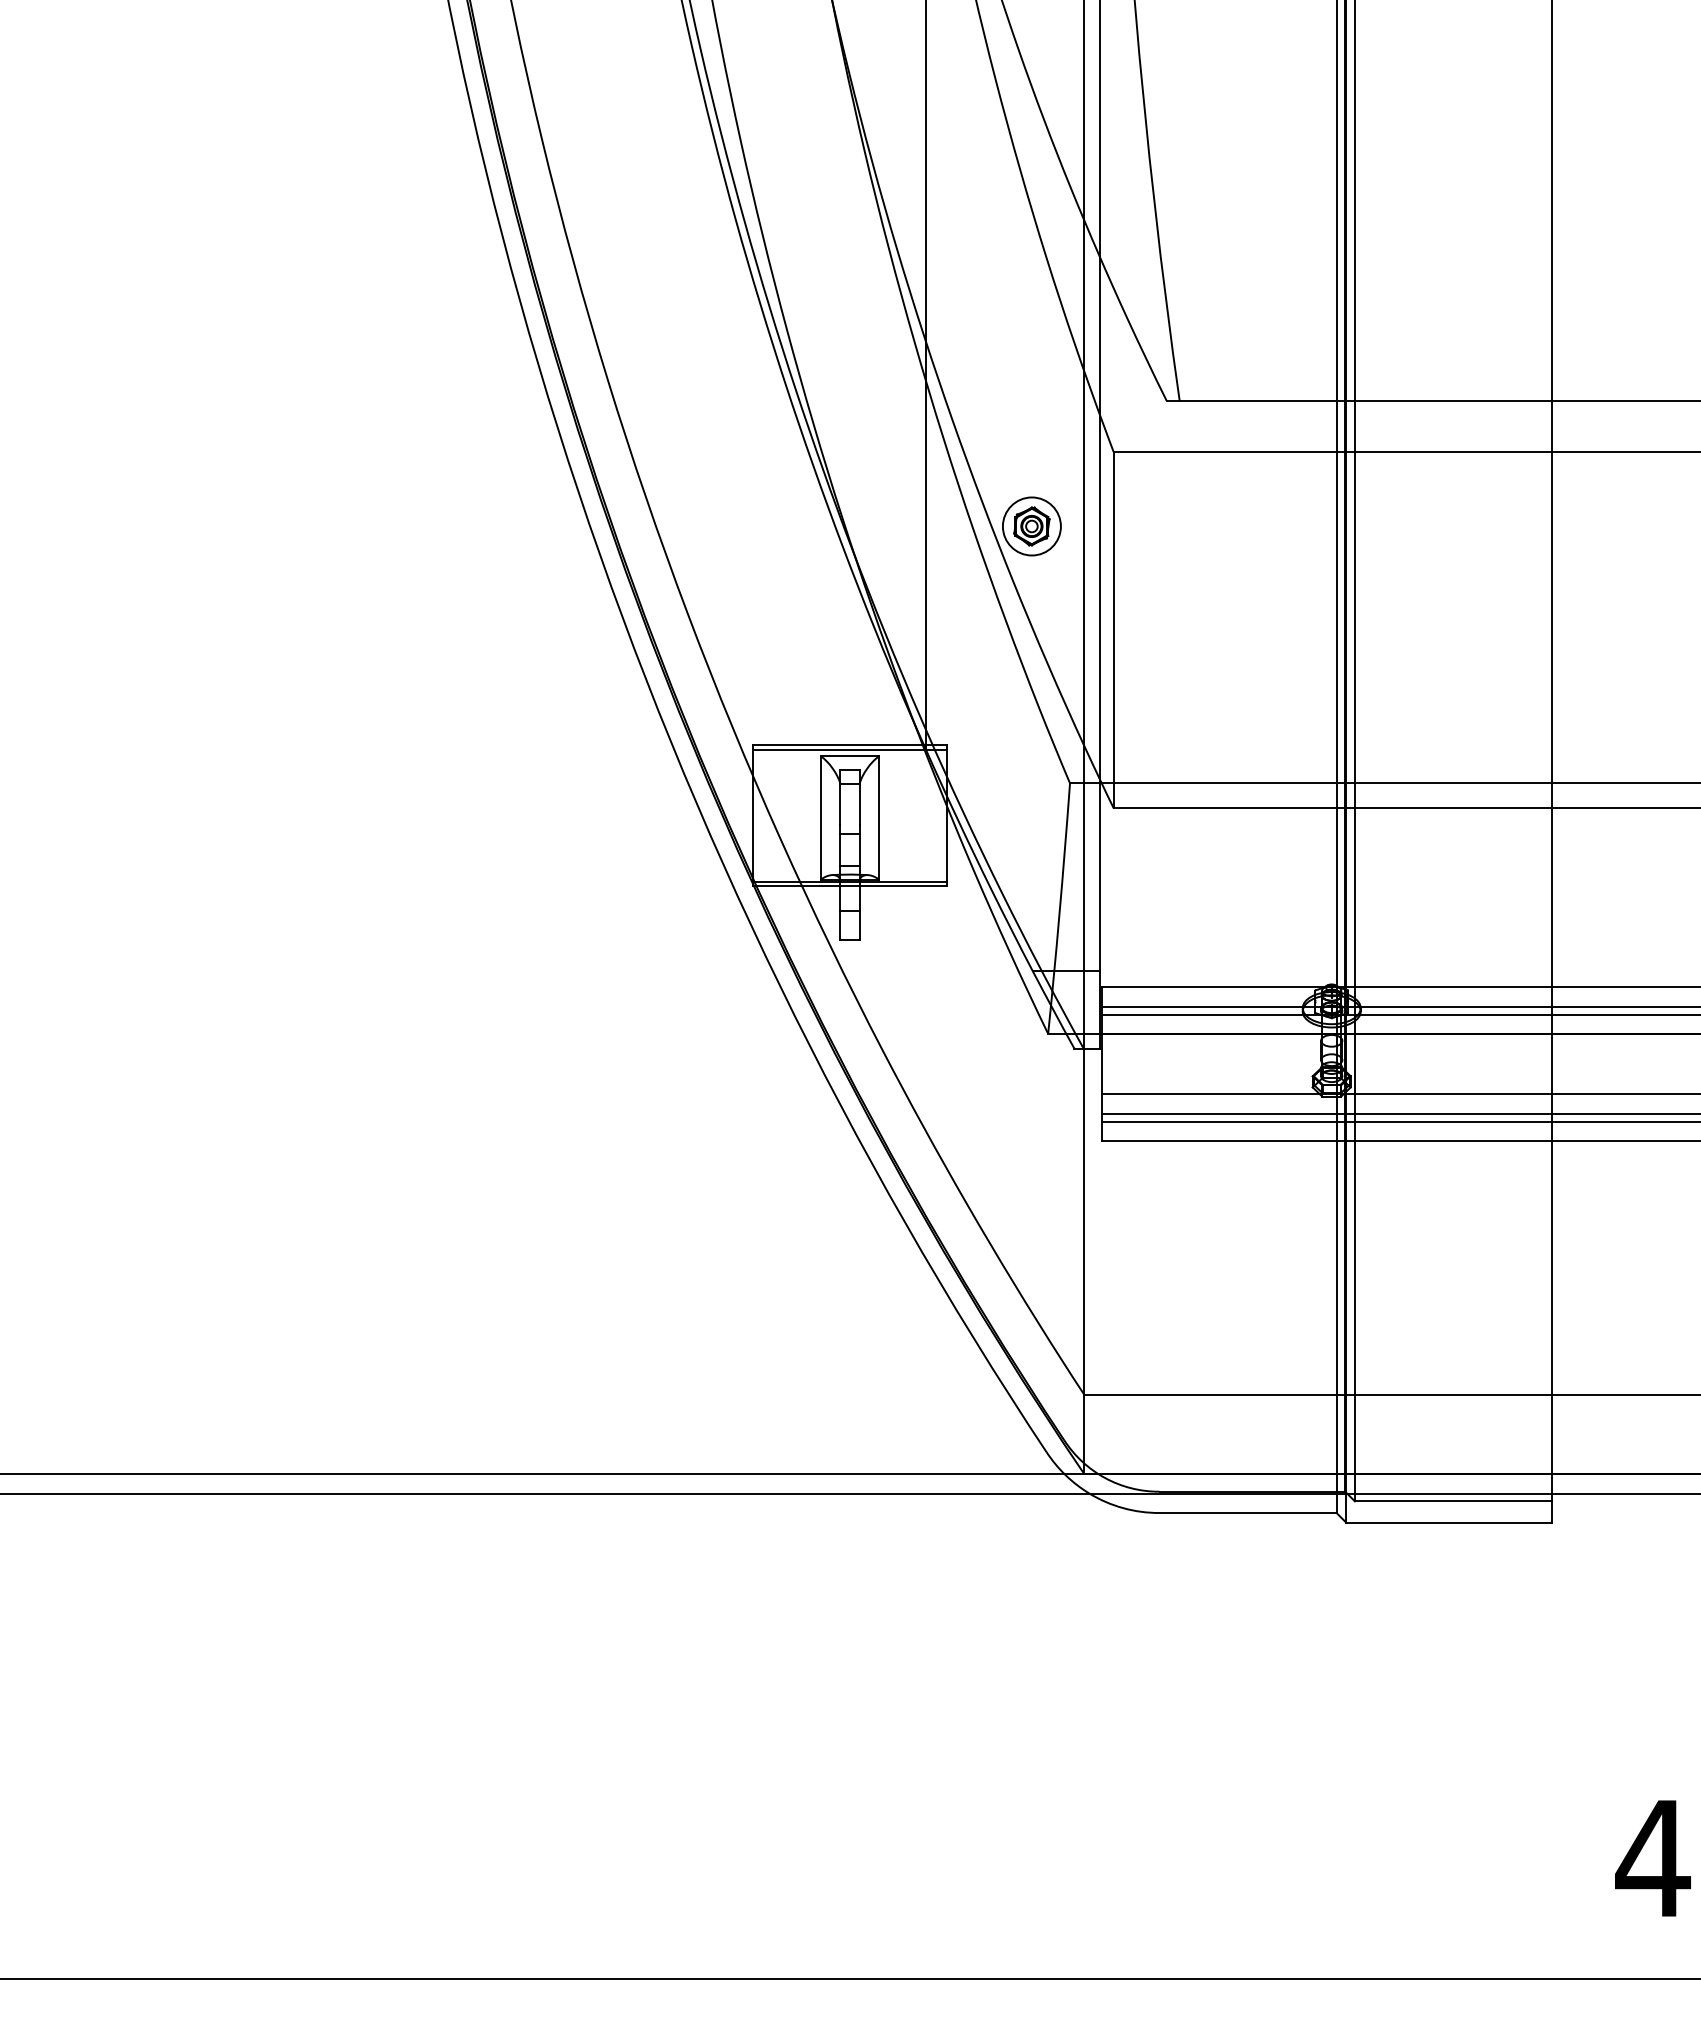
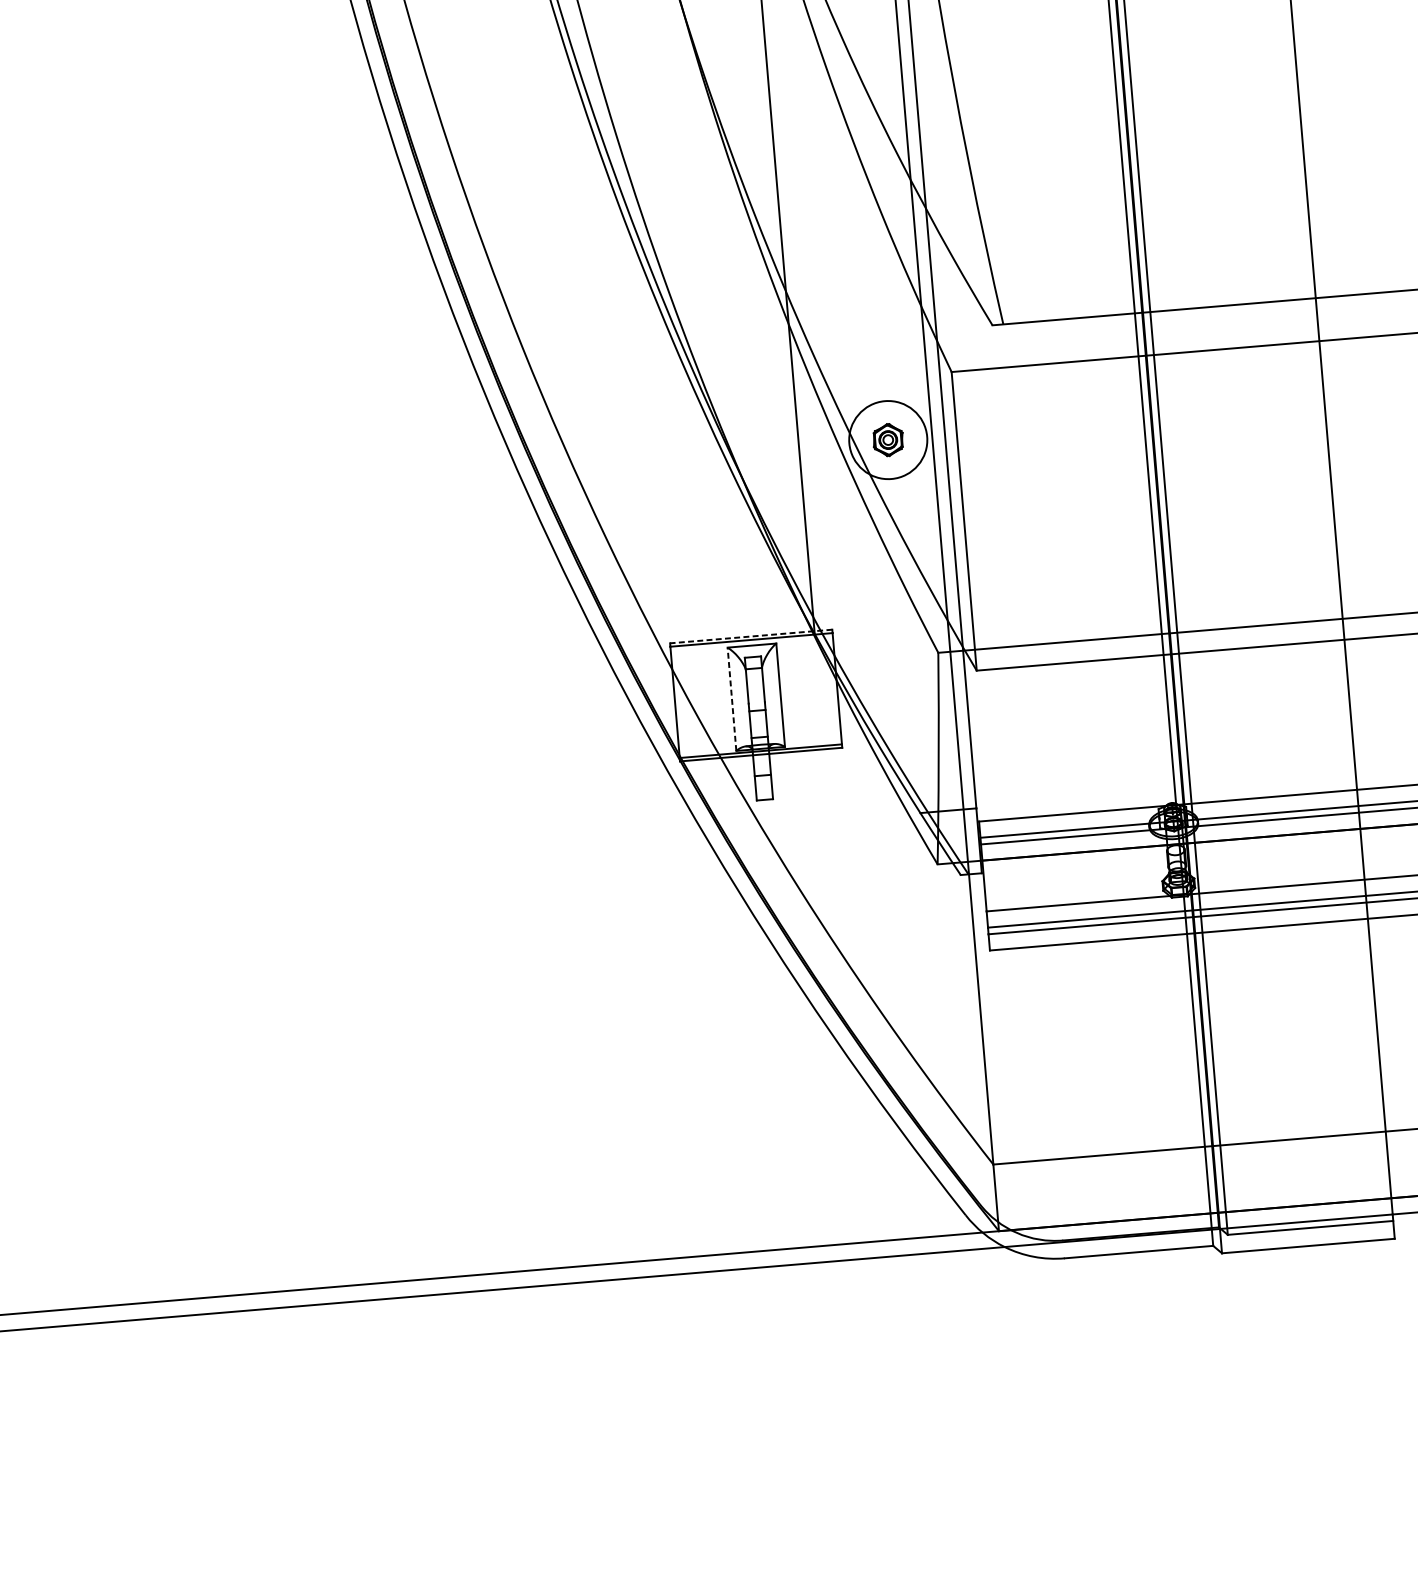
circle: (1031, 526) -> (887, 440), size x1.6
line: (850, 745) -> (751, 636), solid -> dashed
line: (821, 817) -> (732, 698), solid -> dashed

